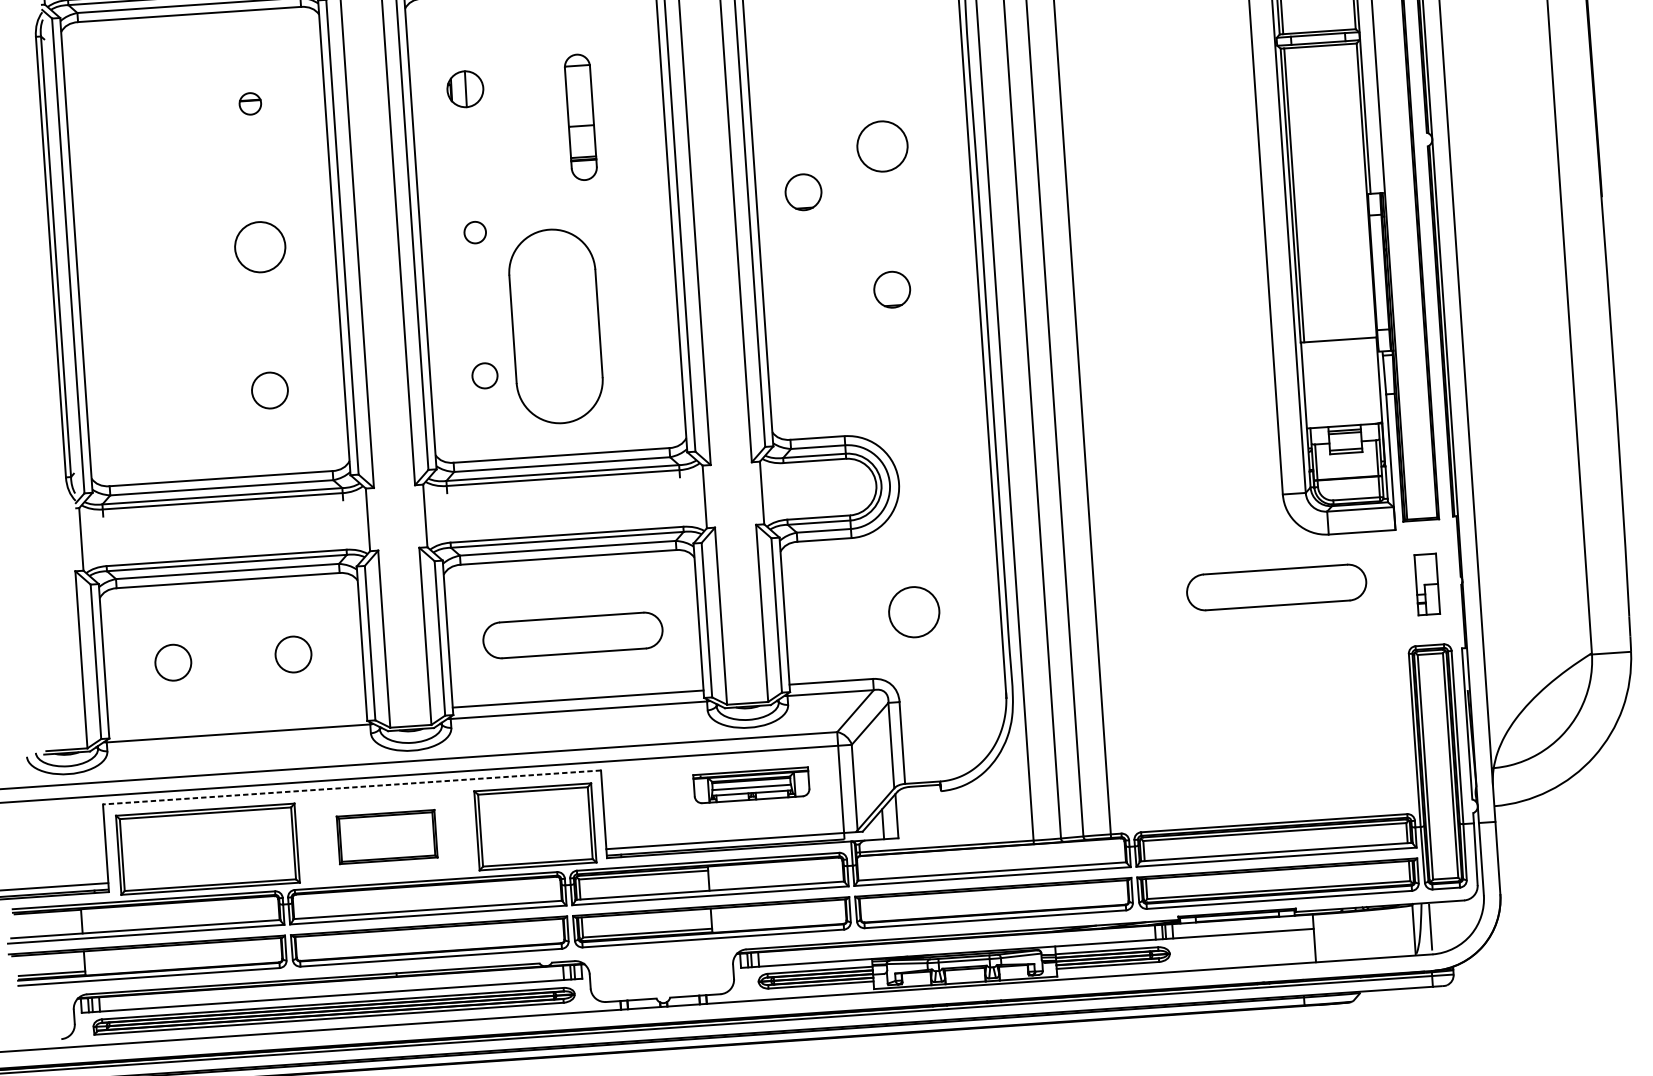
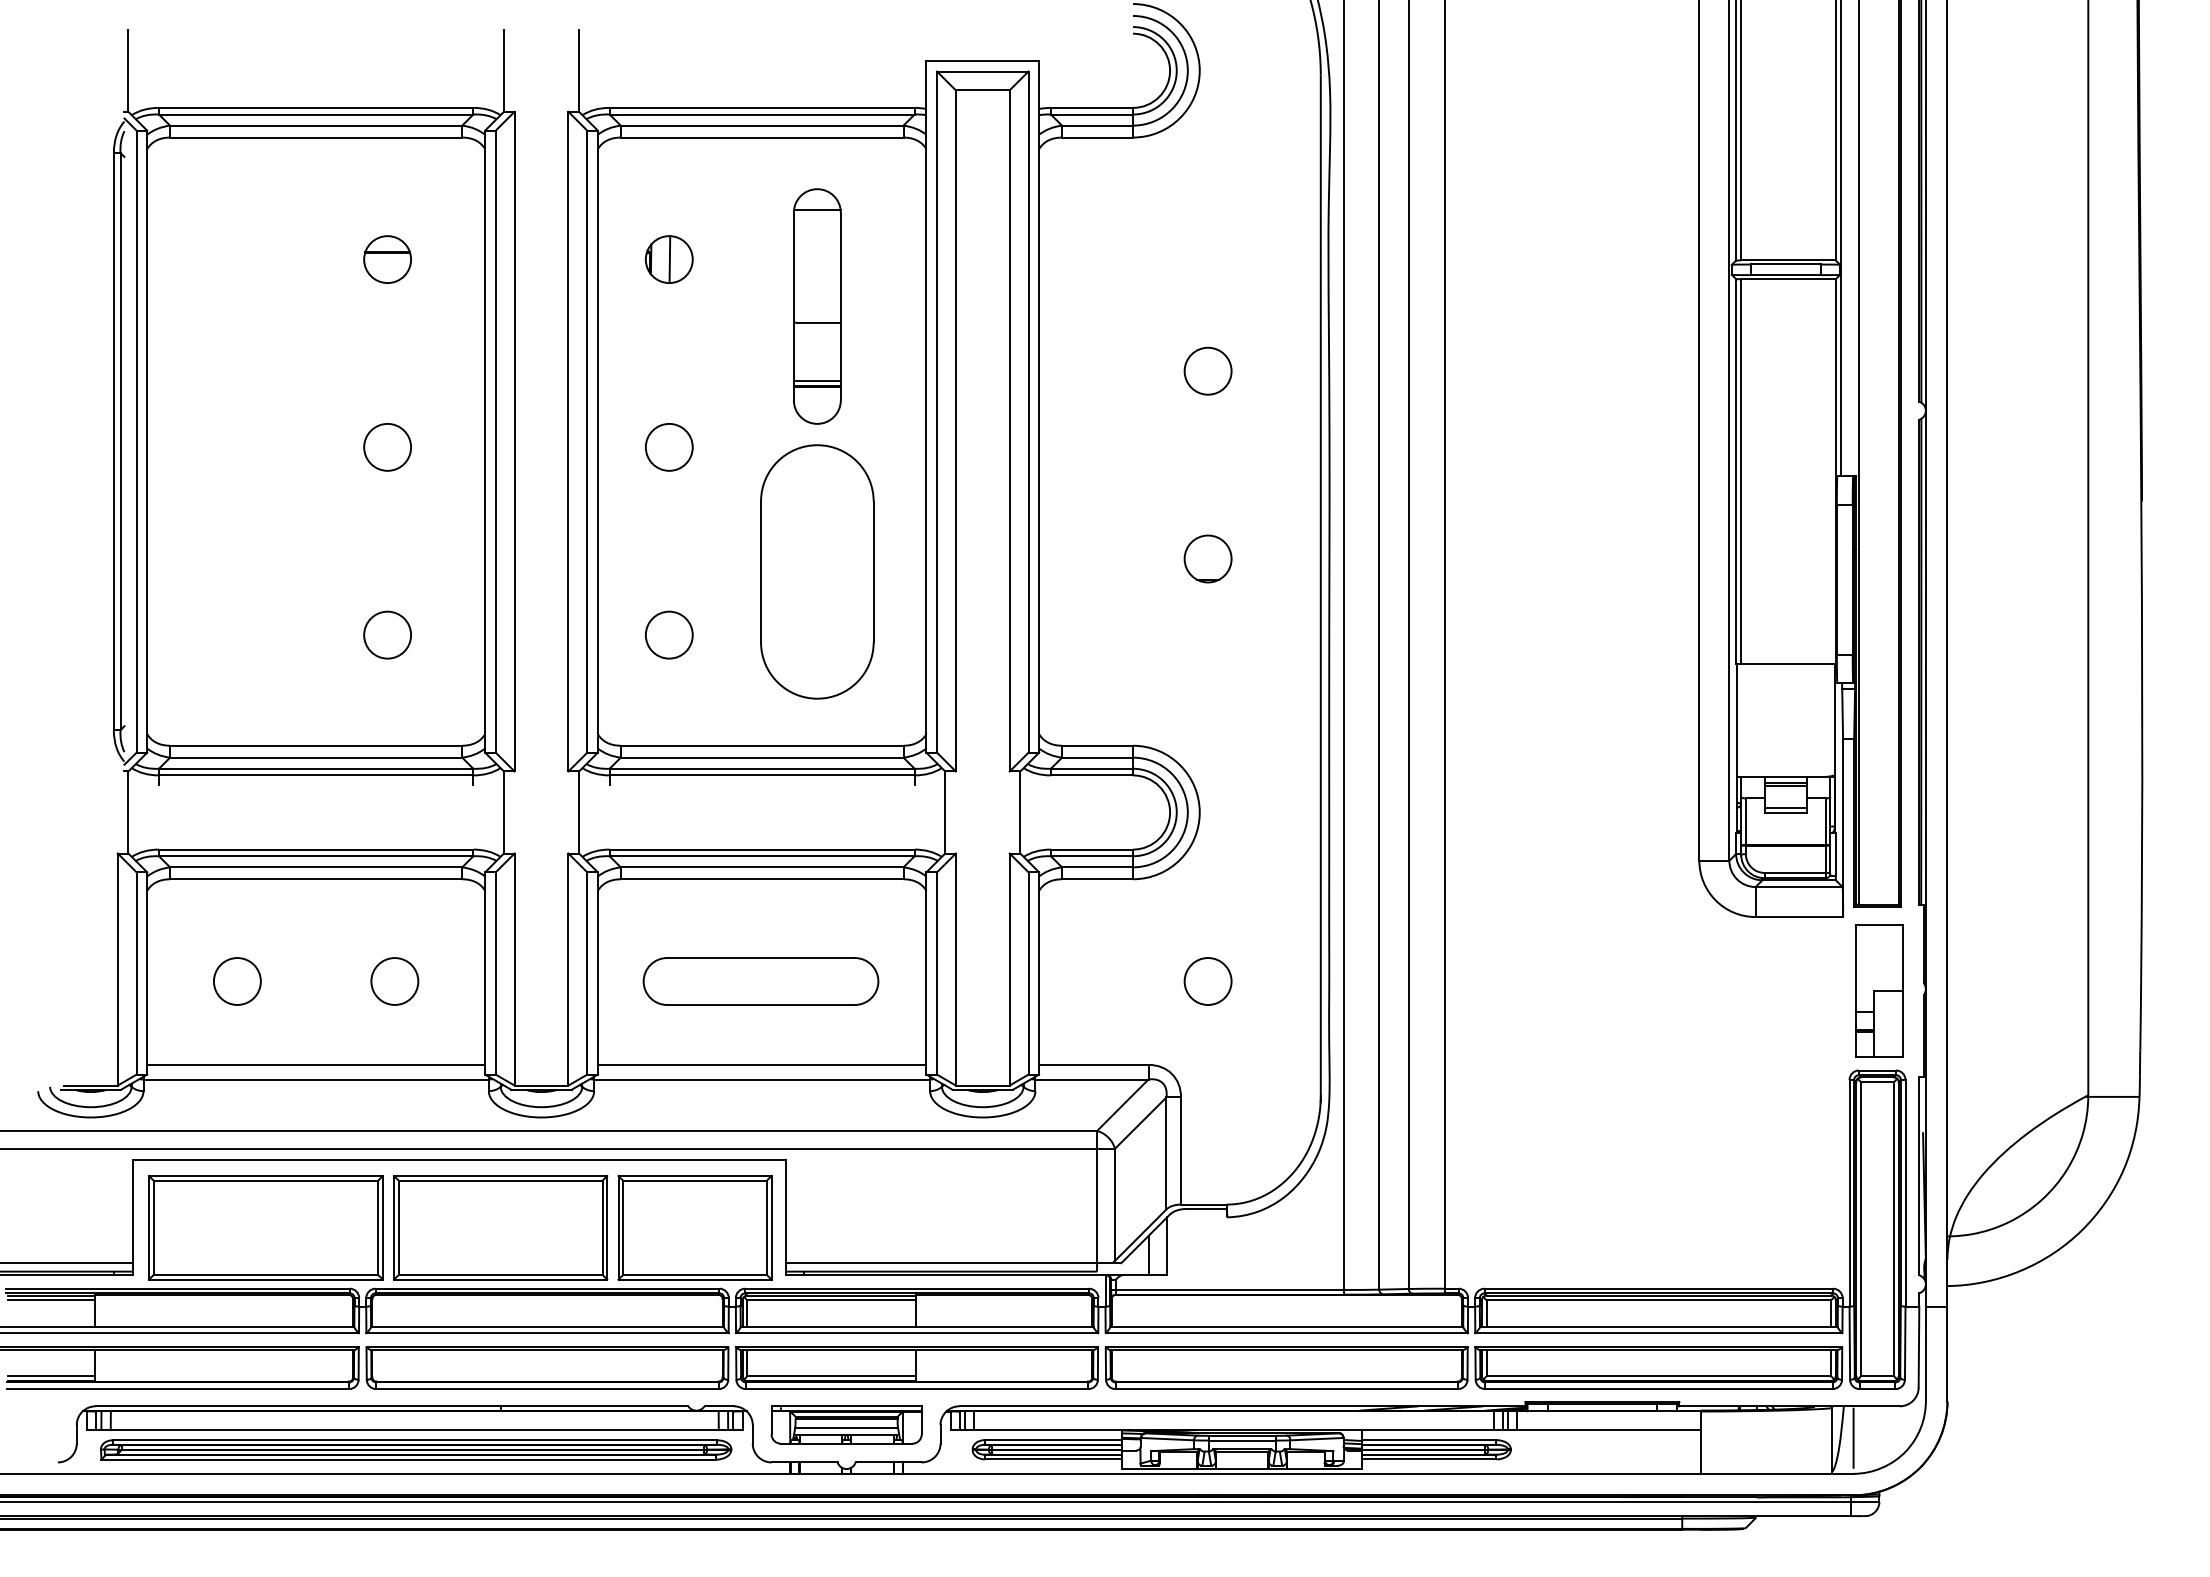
part: (250, 103) -> (387, 259), size x1.67
part: (580, 117) -> (817, 306), size x1.43
circle: (881, 145) -> (1207, 370), size x0.71
part: (803, 191) -> (1100, 423), removed
circle: (475, 232) -> (669, 447), size x1.67
circle: (260, 247) -> (387, 447), size x0.71
part: (556, 326) -> (817, 571), moved
circle: (485, 375) -> (669, 634), size x1.43
part: (1427, 584) -> (1879, 990), size x1.67
part: (1276, 587) -> (1682, 981), removed
circle: (913, 612) -> (1207, 981), size x0.71
line: (238, 721) -> (316, 1064), added
part: (751, 785) -> (846, 1424), moved
line: (351, 787) -> (458, 1160), dashed -> solid
part: (386, 836) -> (500, 1227), size x1.67
line: (48, 915) -> (51, 1300), added

